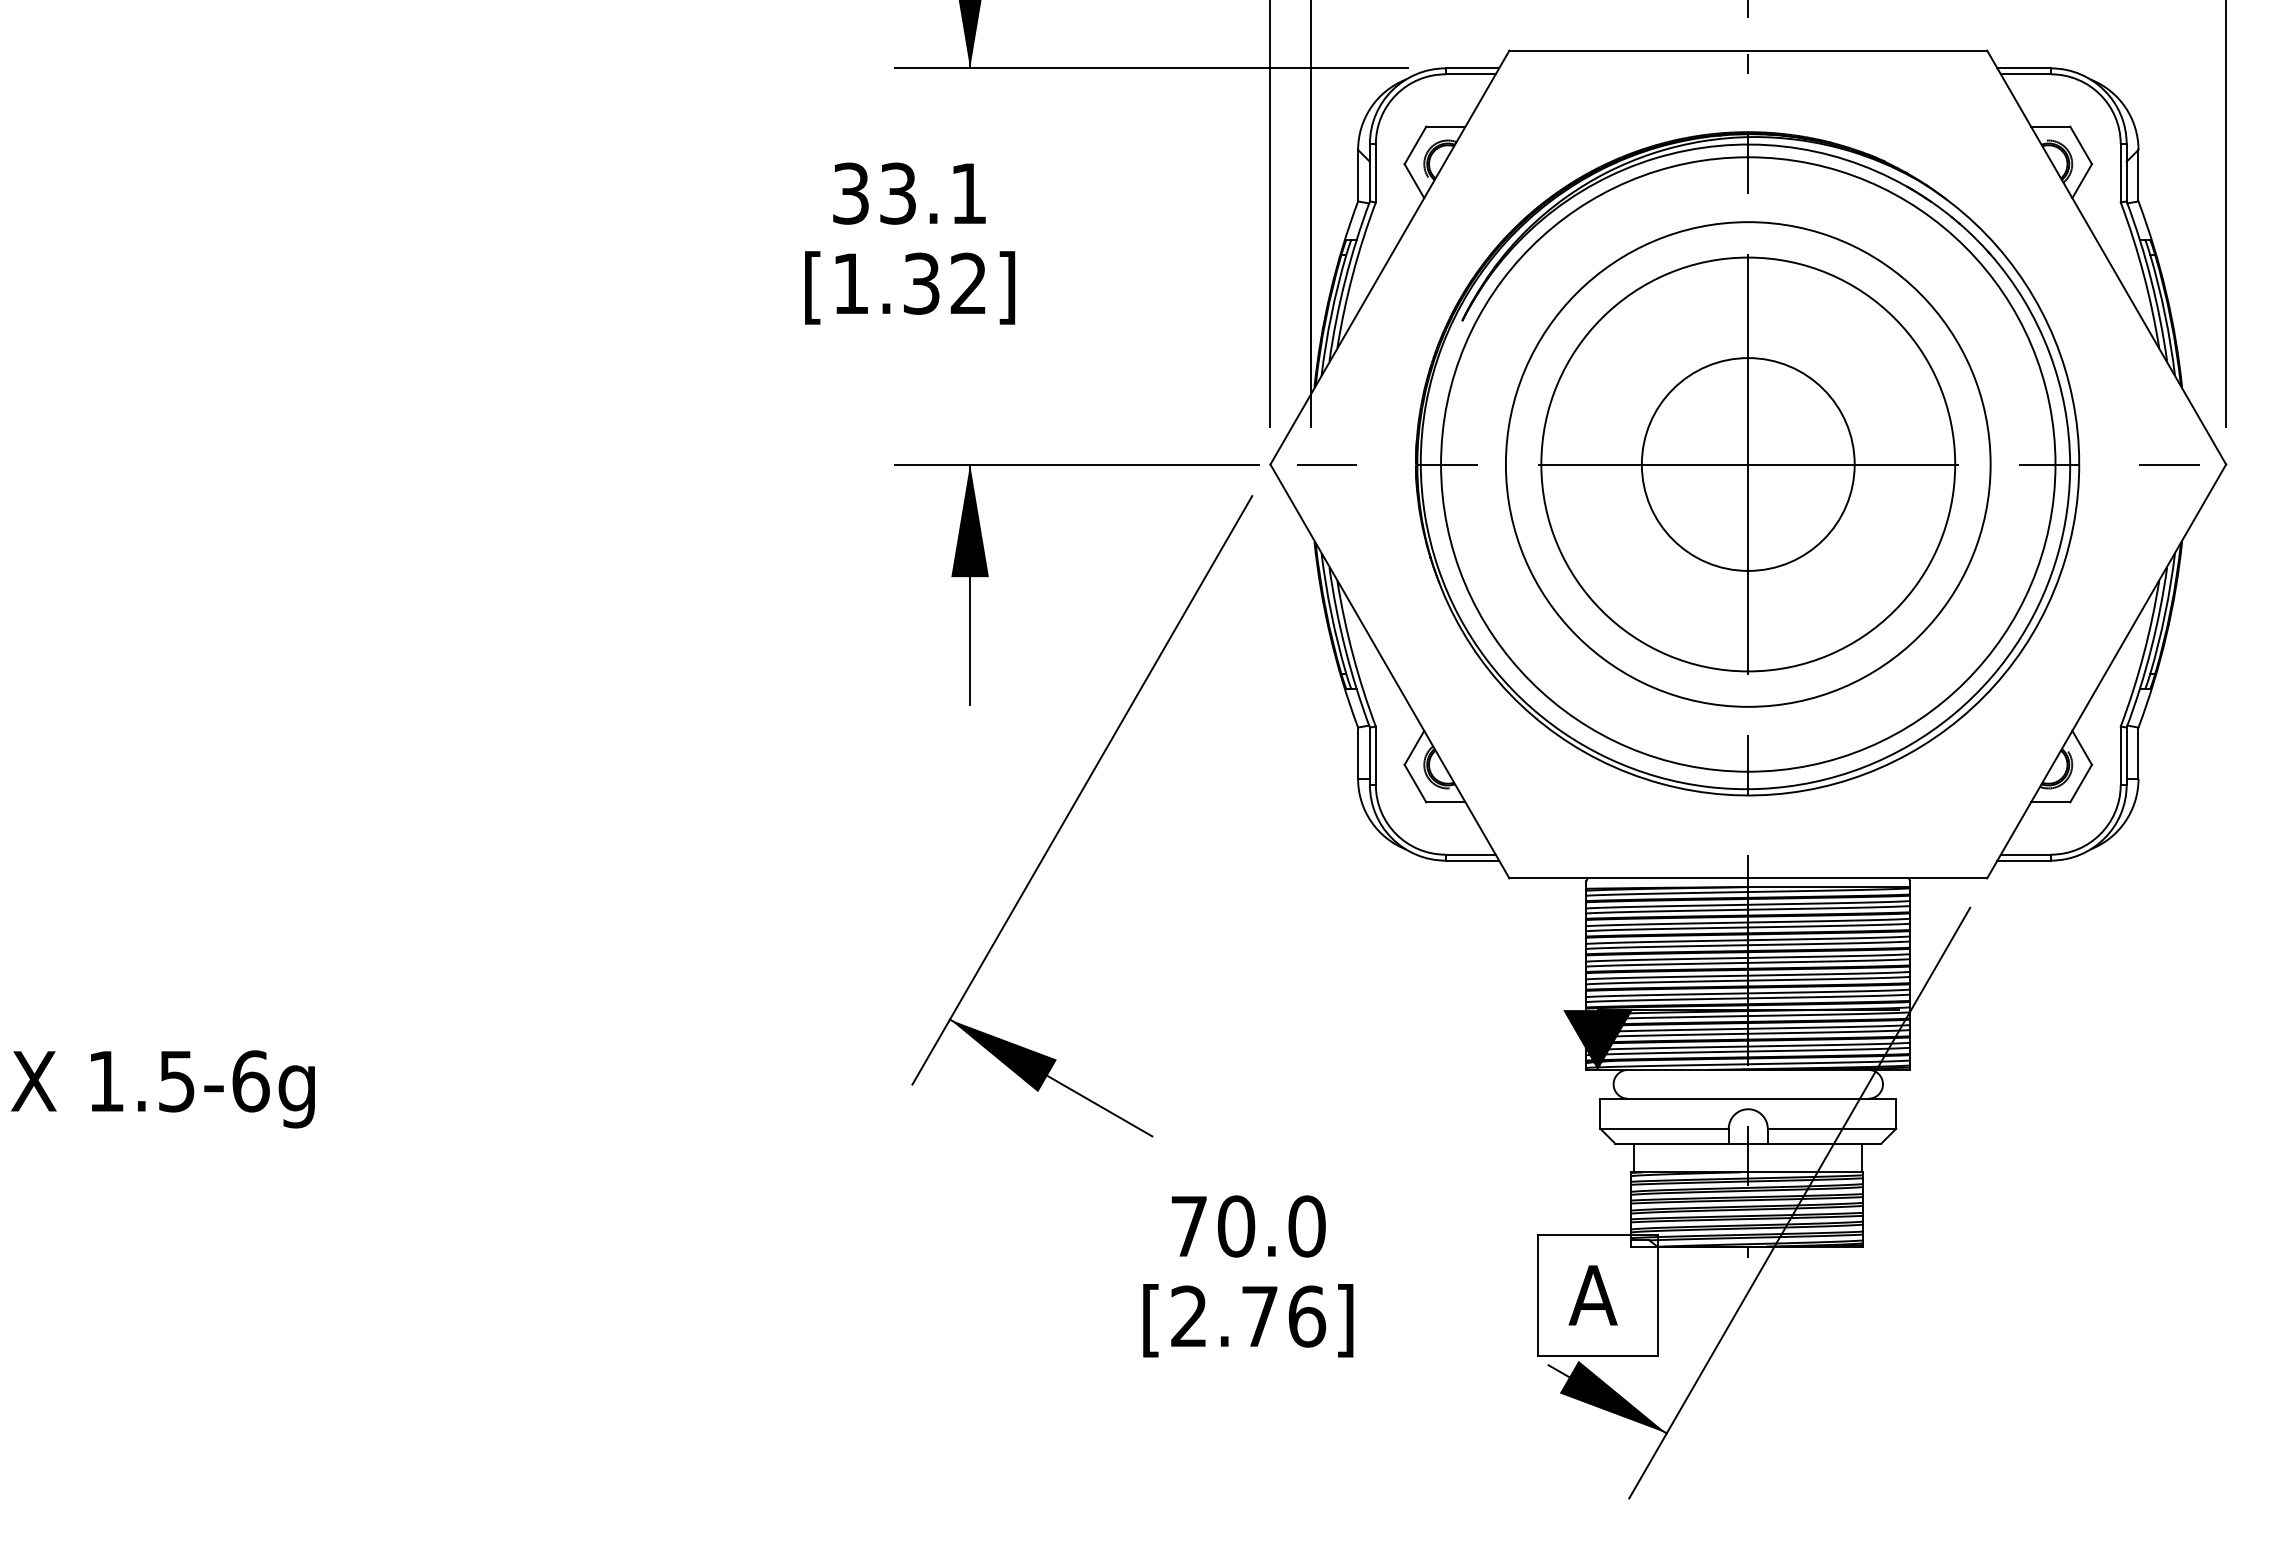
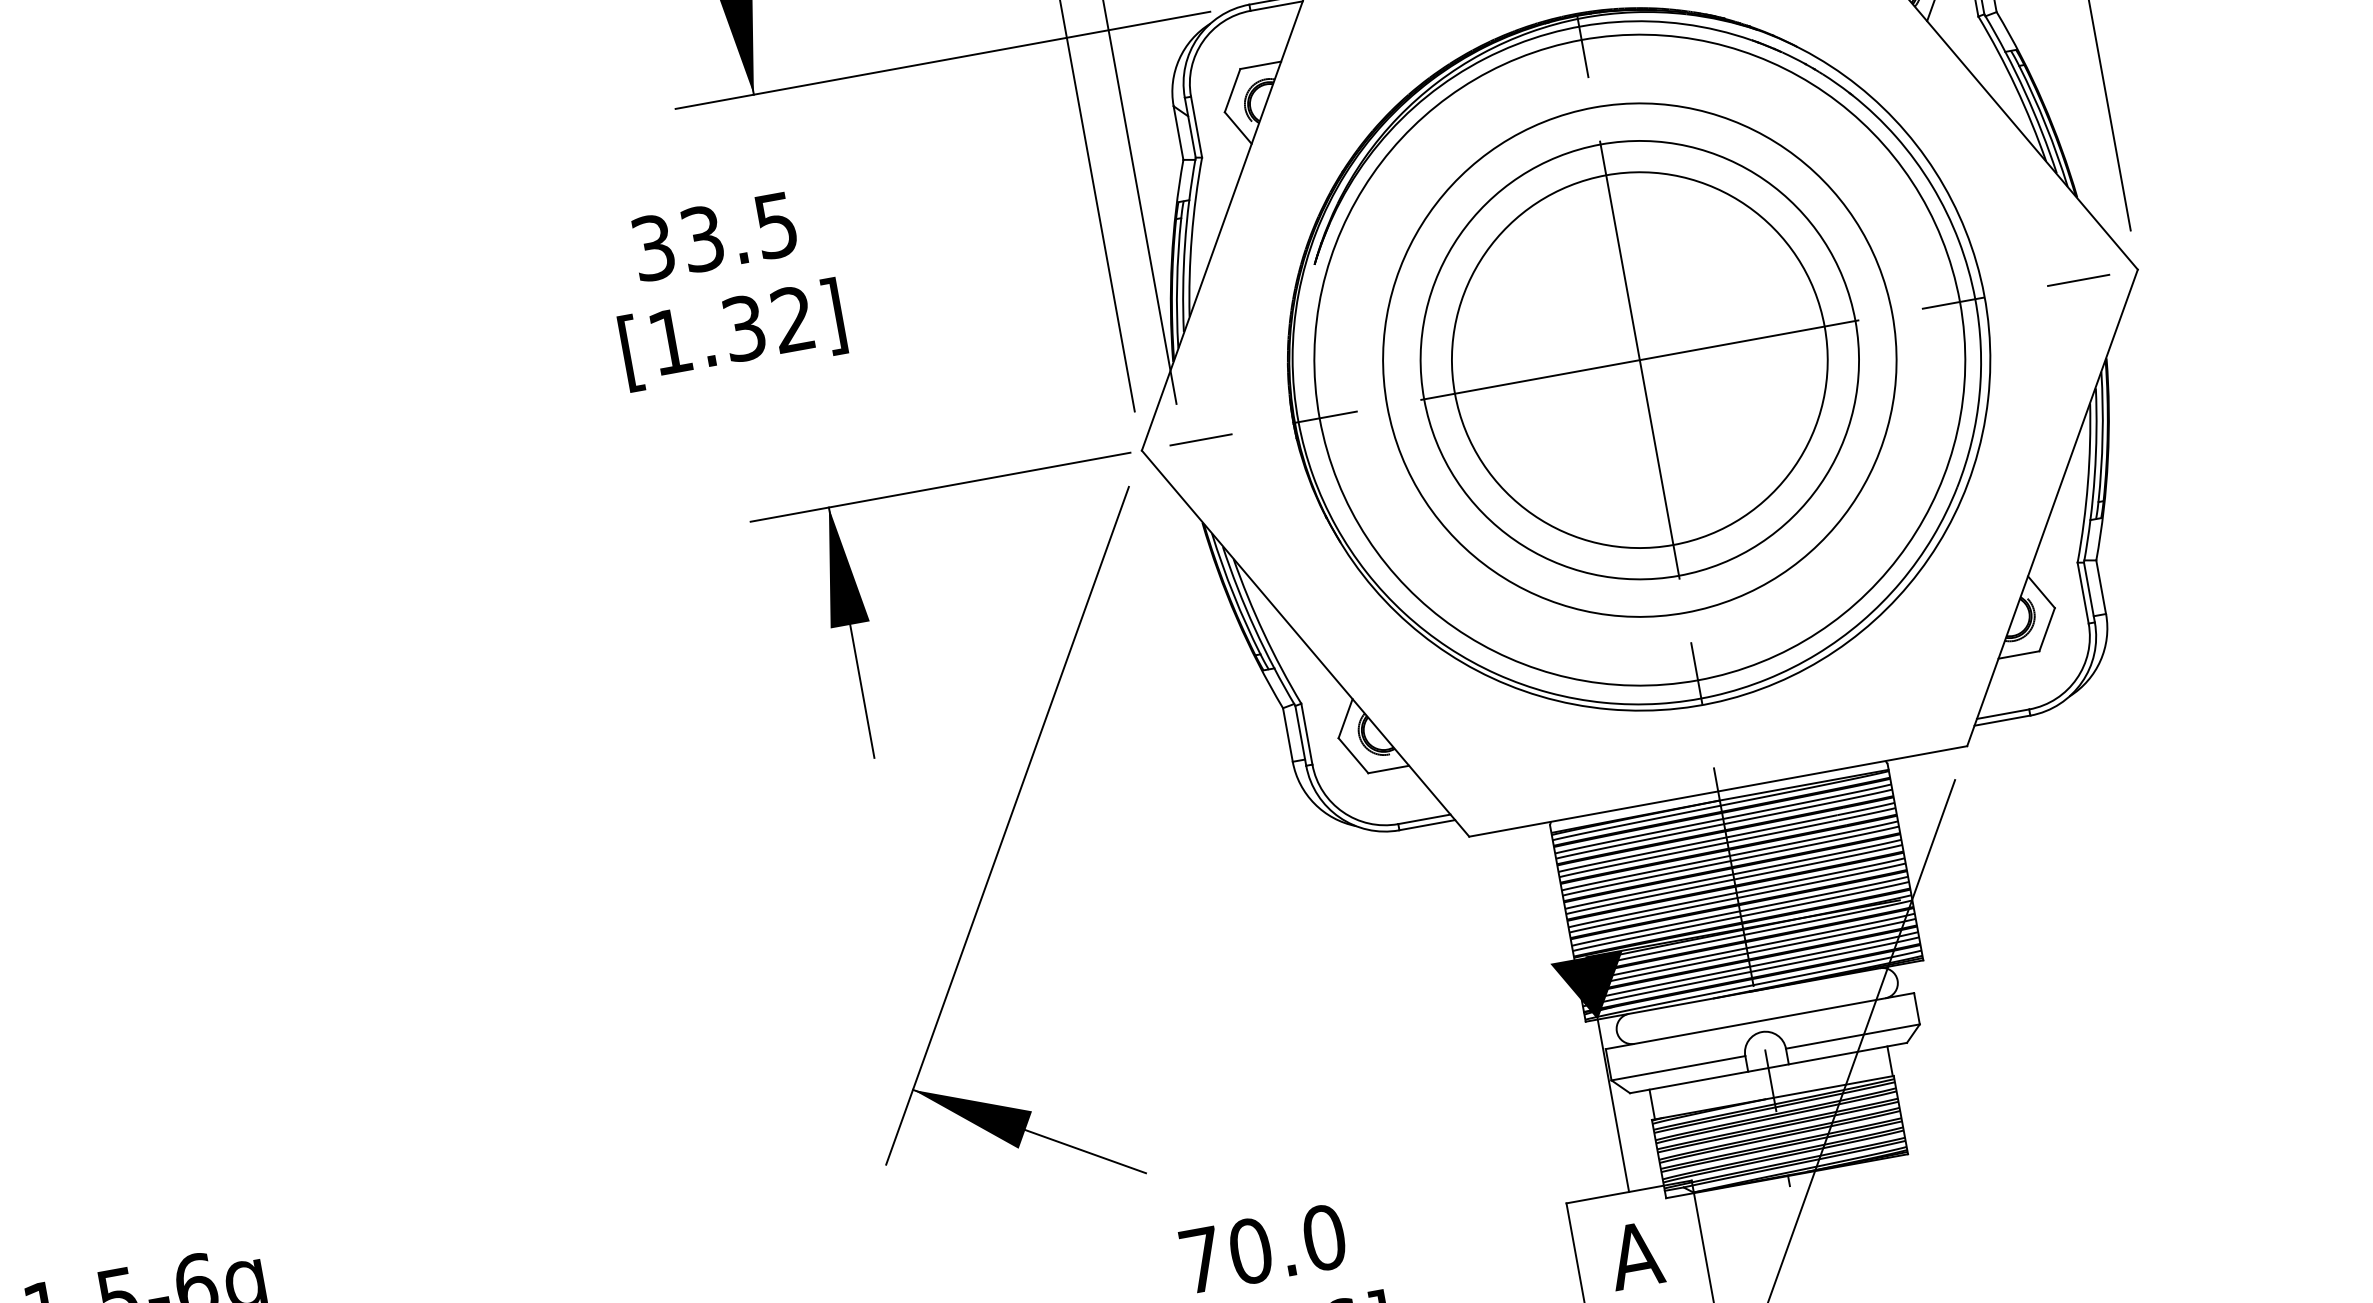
text: (968, 193) -> (775, 225), 33.1 -> 33.5
circle: (1747, 464) -> (1639, 360), size x1.67
line: (1597, 1152) -> (1613, 1105), added

